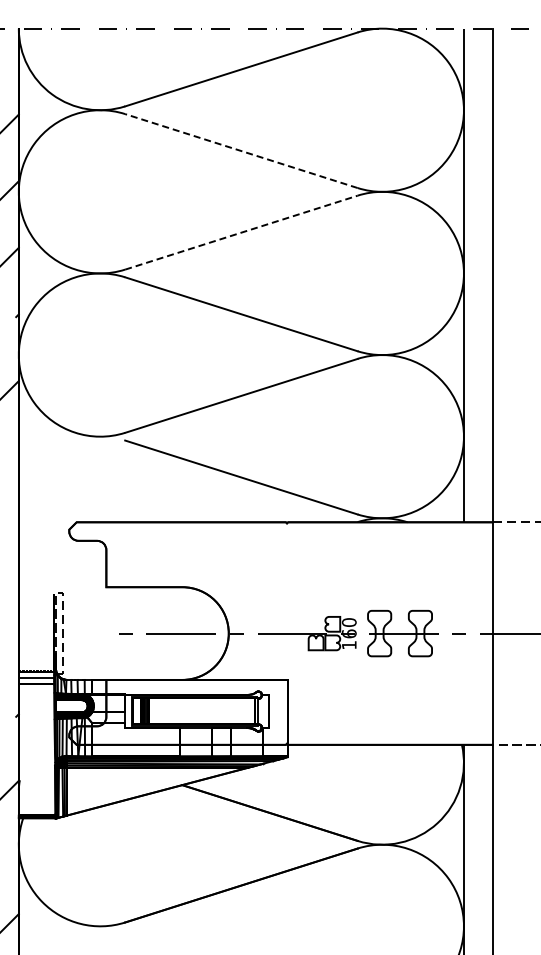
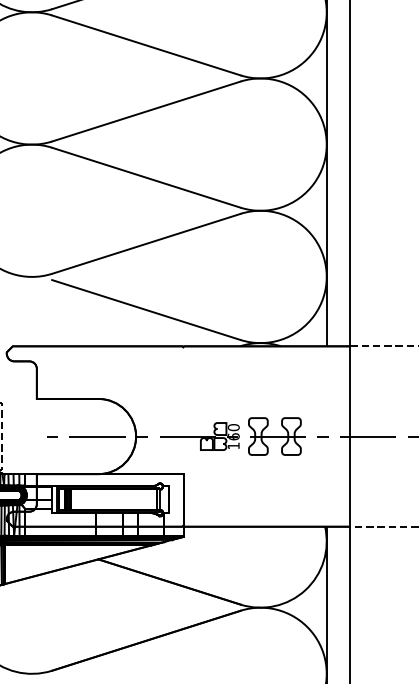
line: (241, 151) -> (146, 45), dashed -> solid
line: (241, 232) -> (146, 111), dashed -> solid

